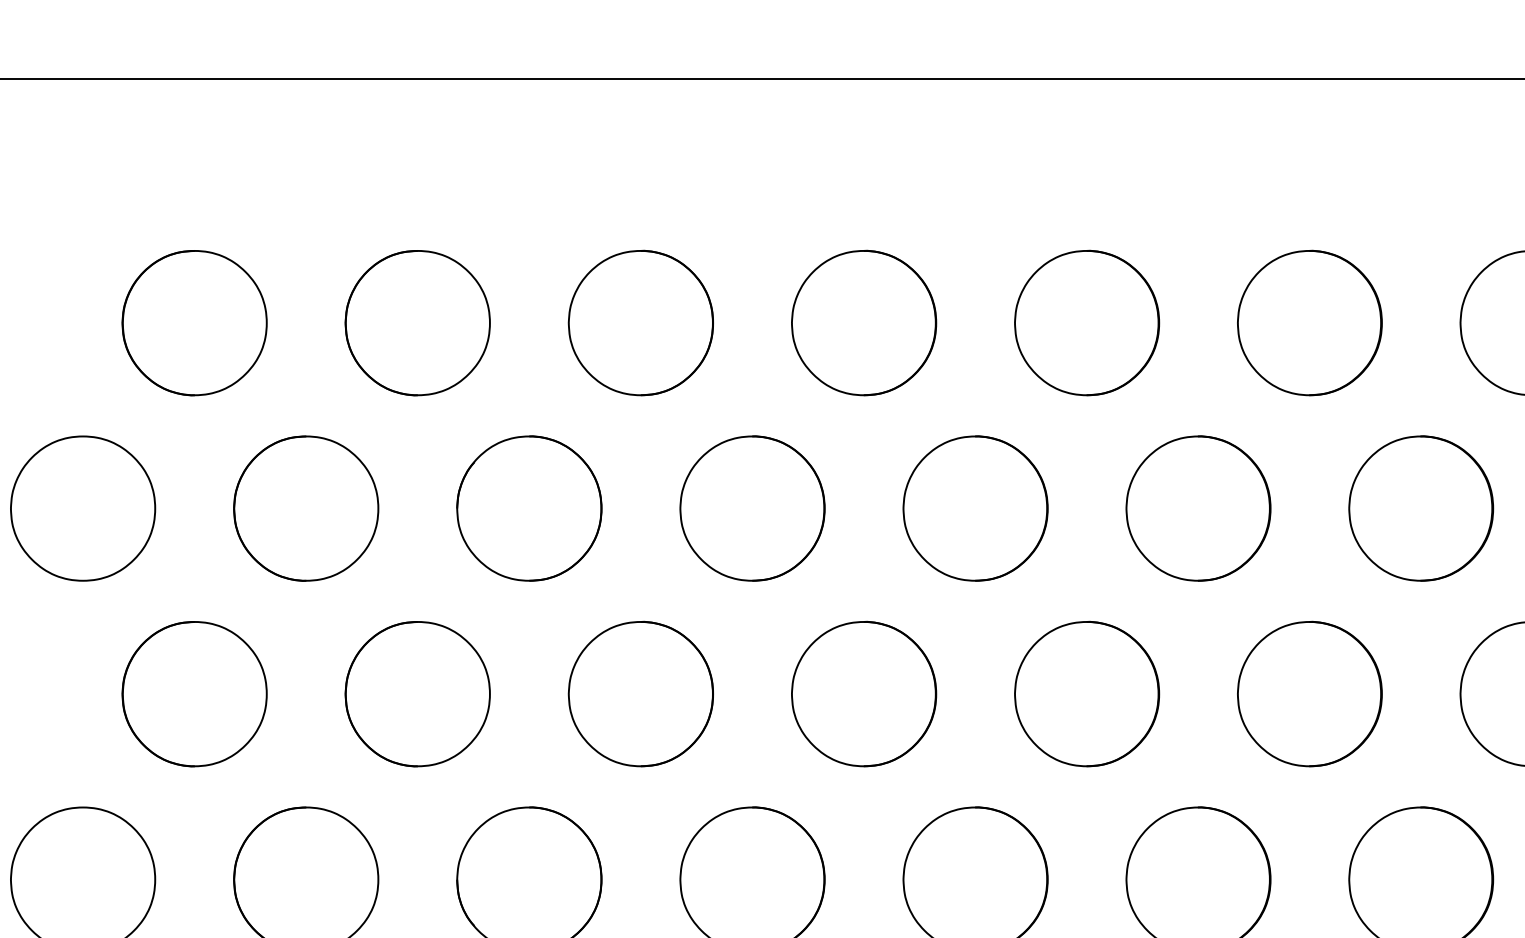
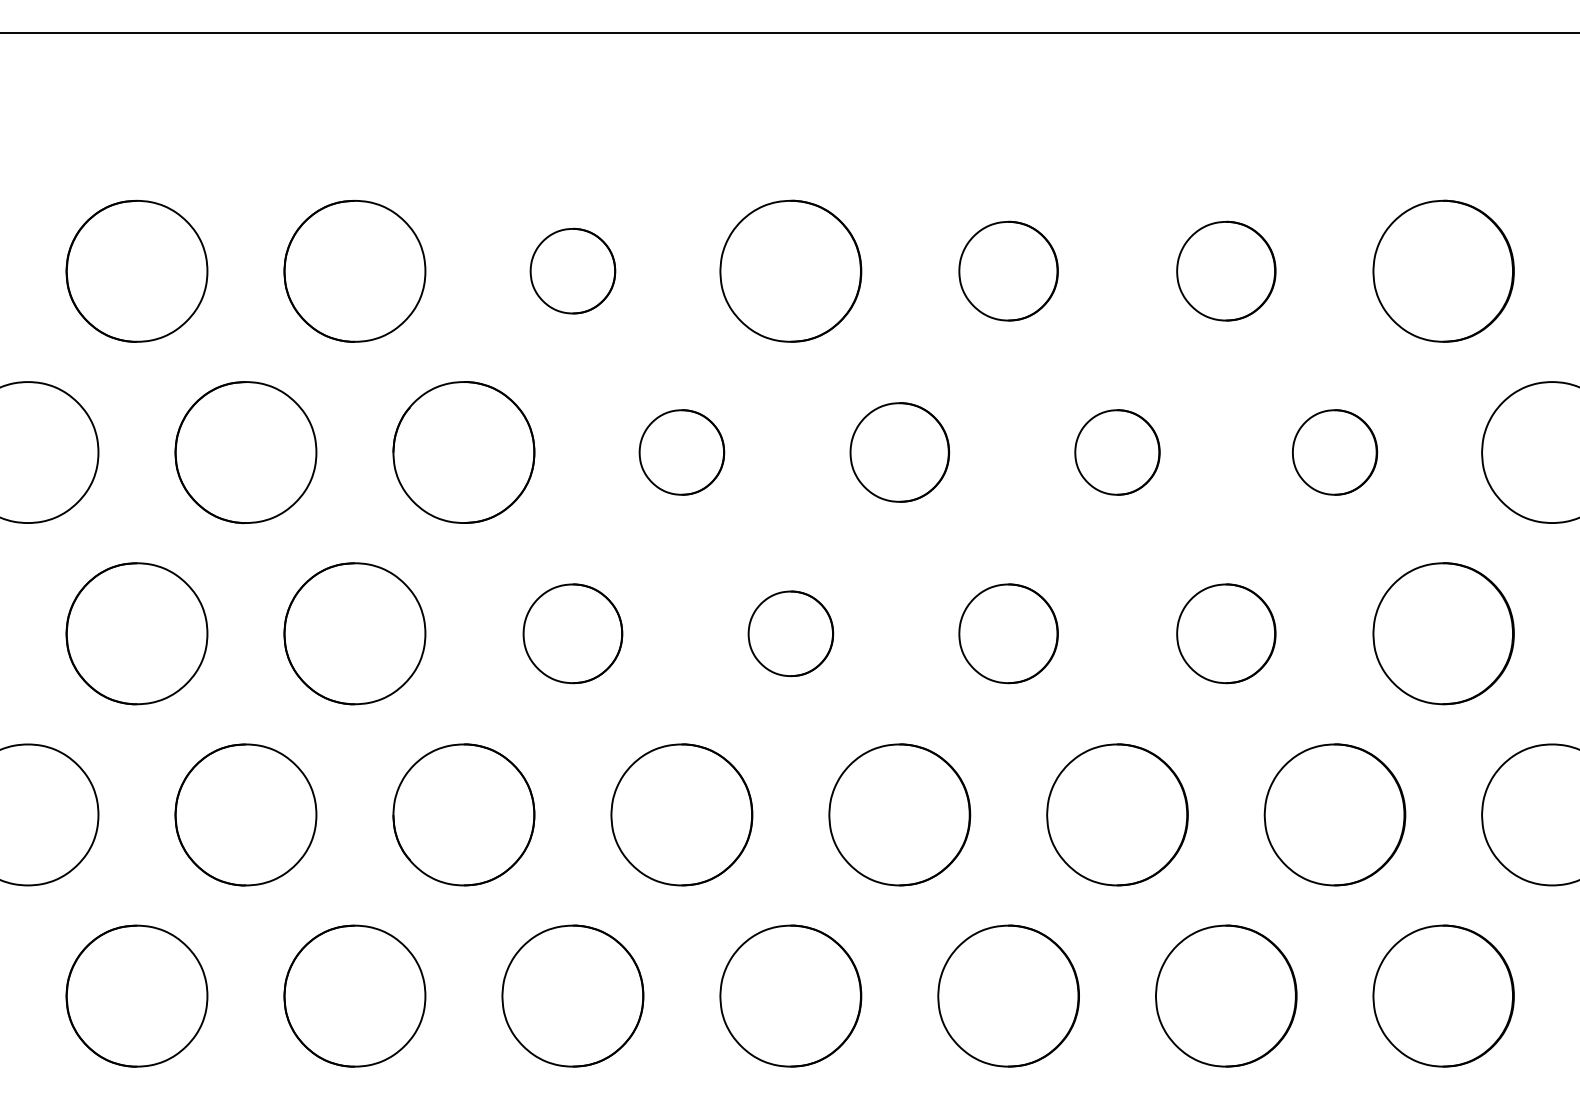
part: (640, 322) -> (572, 270), size x0.6
part: (1086, 322) -> (1008, 270), size x0.7
part: (1310, 322) -> (1226, 270), size x0.7
part: (752, 508) -> (681, 452), size x0.6
part: (975, 508) -> (899, 452), size x0.7
part: (1198, 508) -> (1117, 452), size x0.6
part: (1420, 508) -> (1334, 452), size x0.6
part: (640, 693) -> (572, 633), size x0.7
part: (863, 693) -> (790, 633), size x0.6
part: (1086, 693) -> (1008, 633), size x0.7
part: (1310, 693) -> (1226, 633), size x0.7

